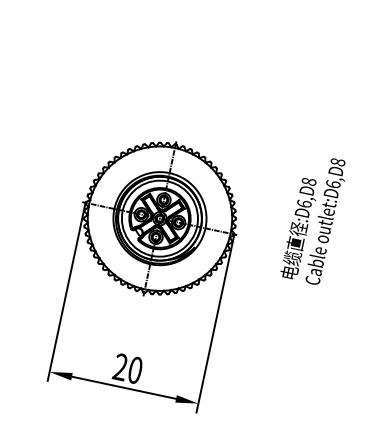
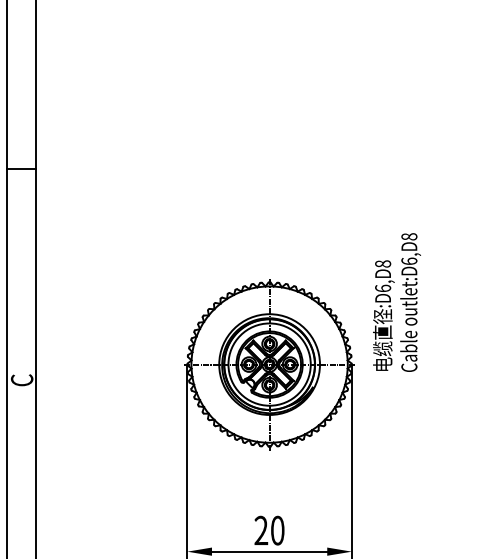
text: (313, 219) -> (396, 302), moved

